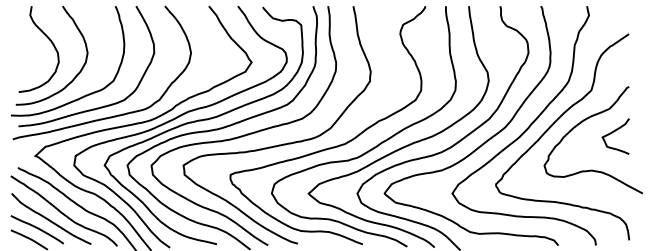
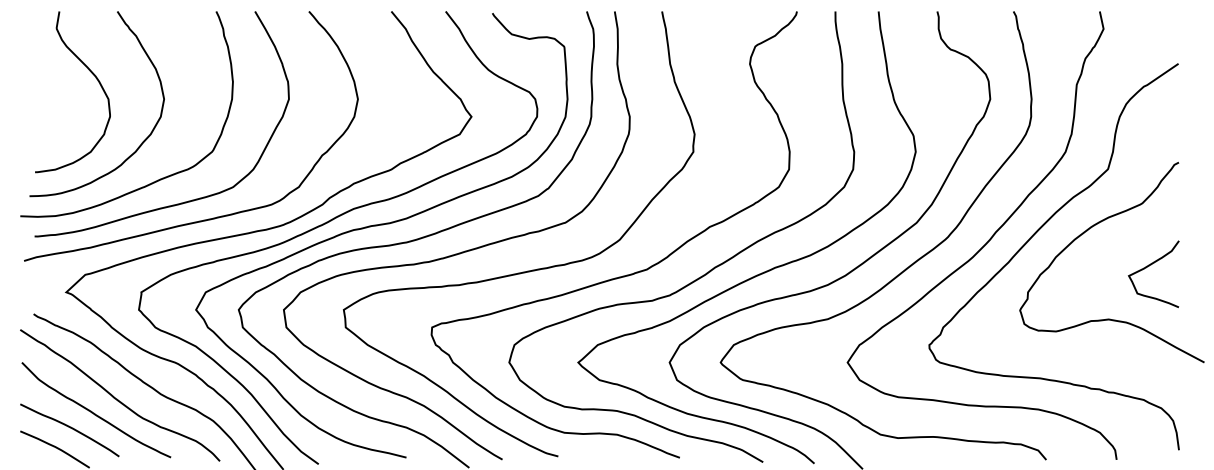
curve: (614, 132) -> (1151, 266), moved

